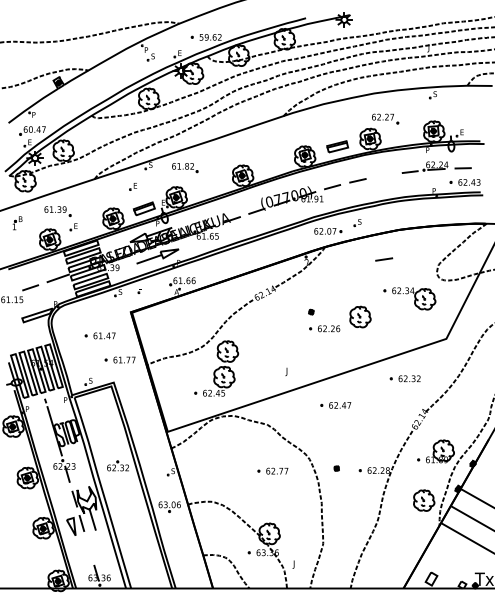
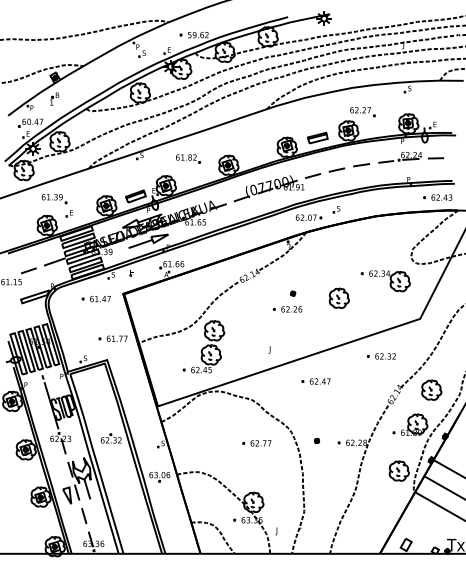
part: (185, 167) -> (188, 158), moved
part: (464, 182) -> (437, 197), moved
part: (132, 186) -> (124, 175), removed
part: (17, 222) -> (54, 98), moved
line: (384, 259) -> (361, 165), moved
part: (324, 328) -> (287, 309), moved
part: (99, 335) -> (95, 298), moved
part: (458, 413) -> (431, 389), added
line: (89, 547) -> (84, 515), added

